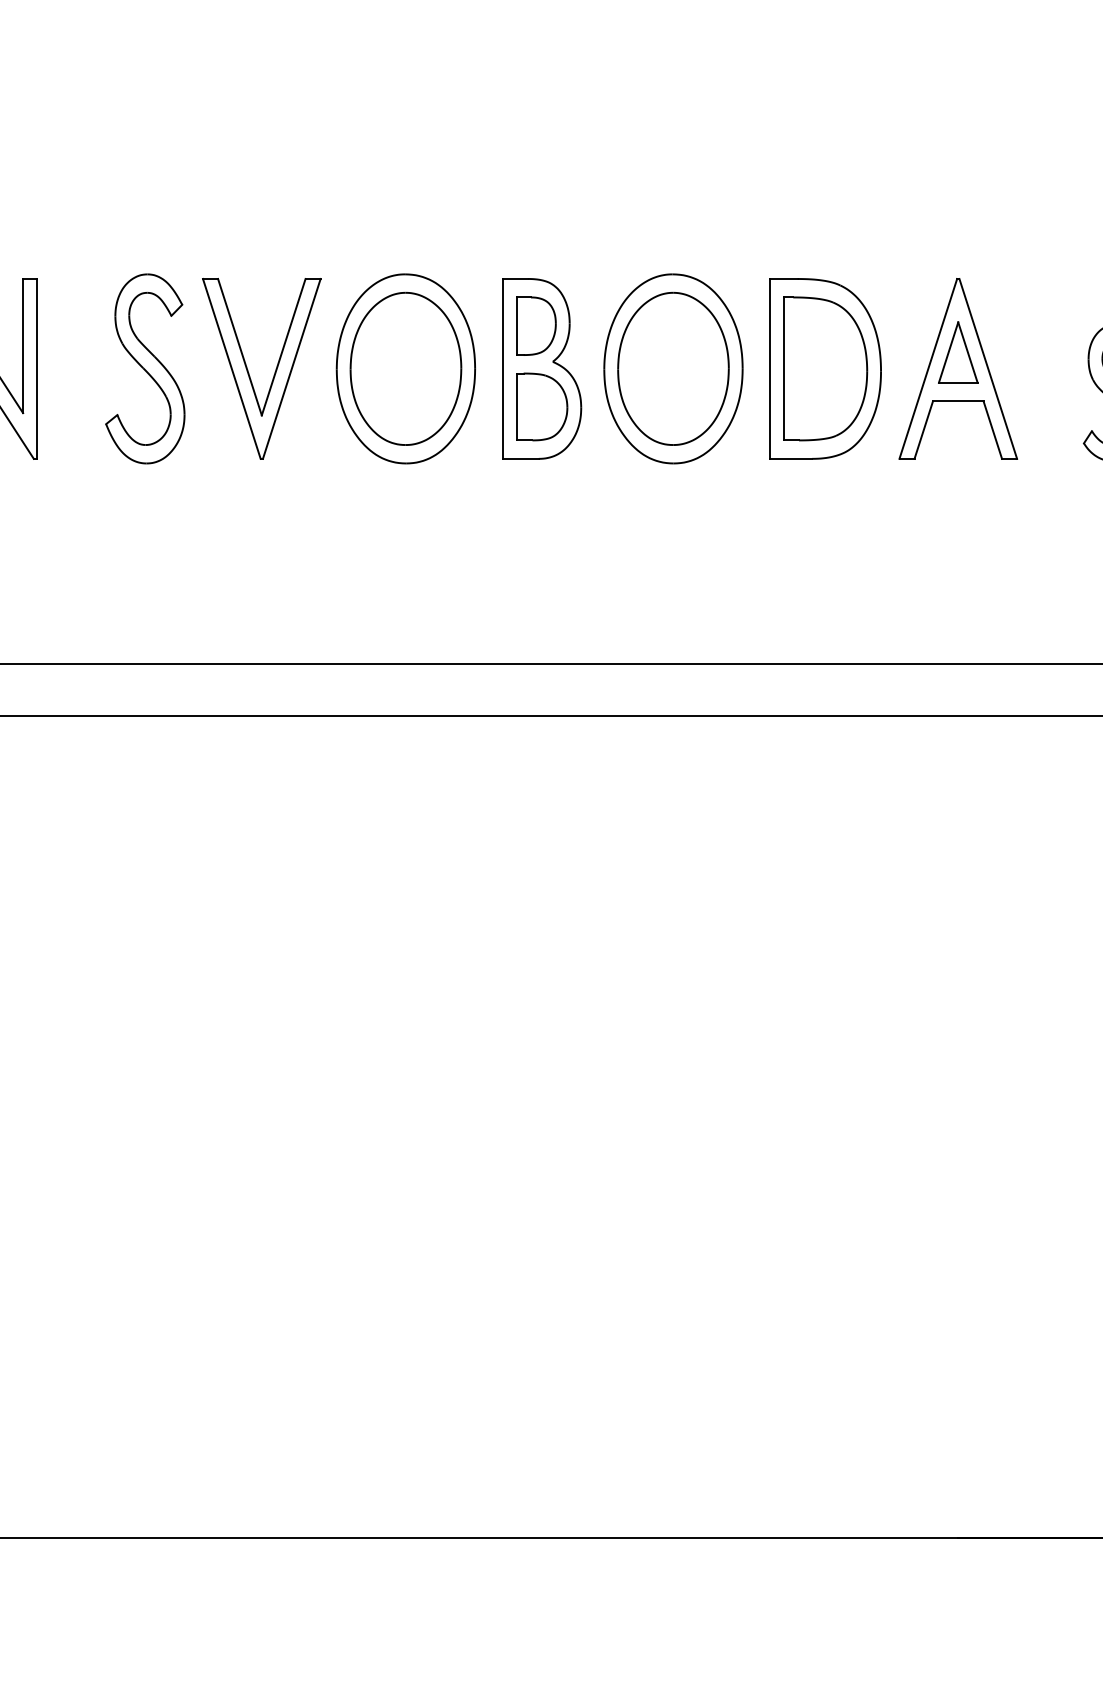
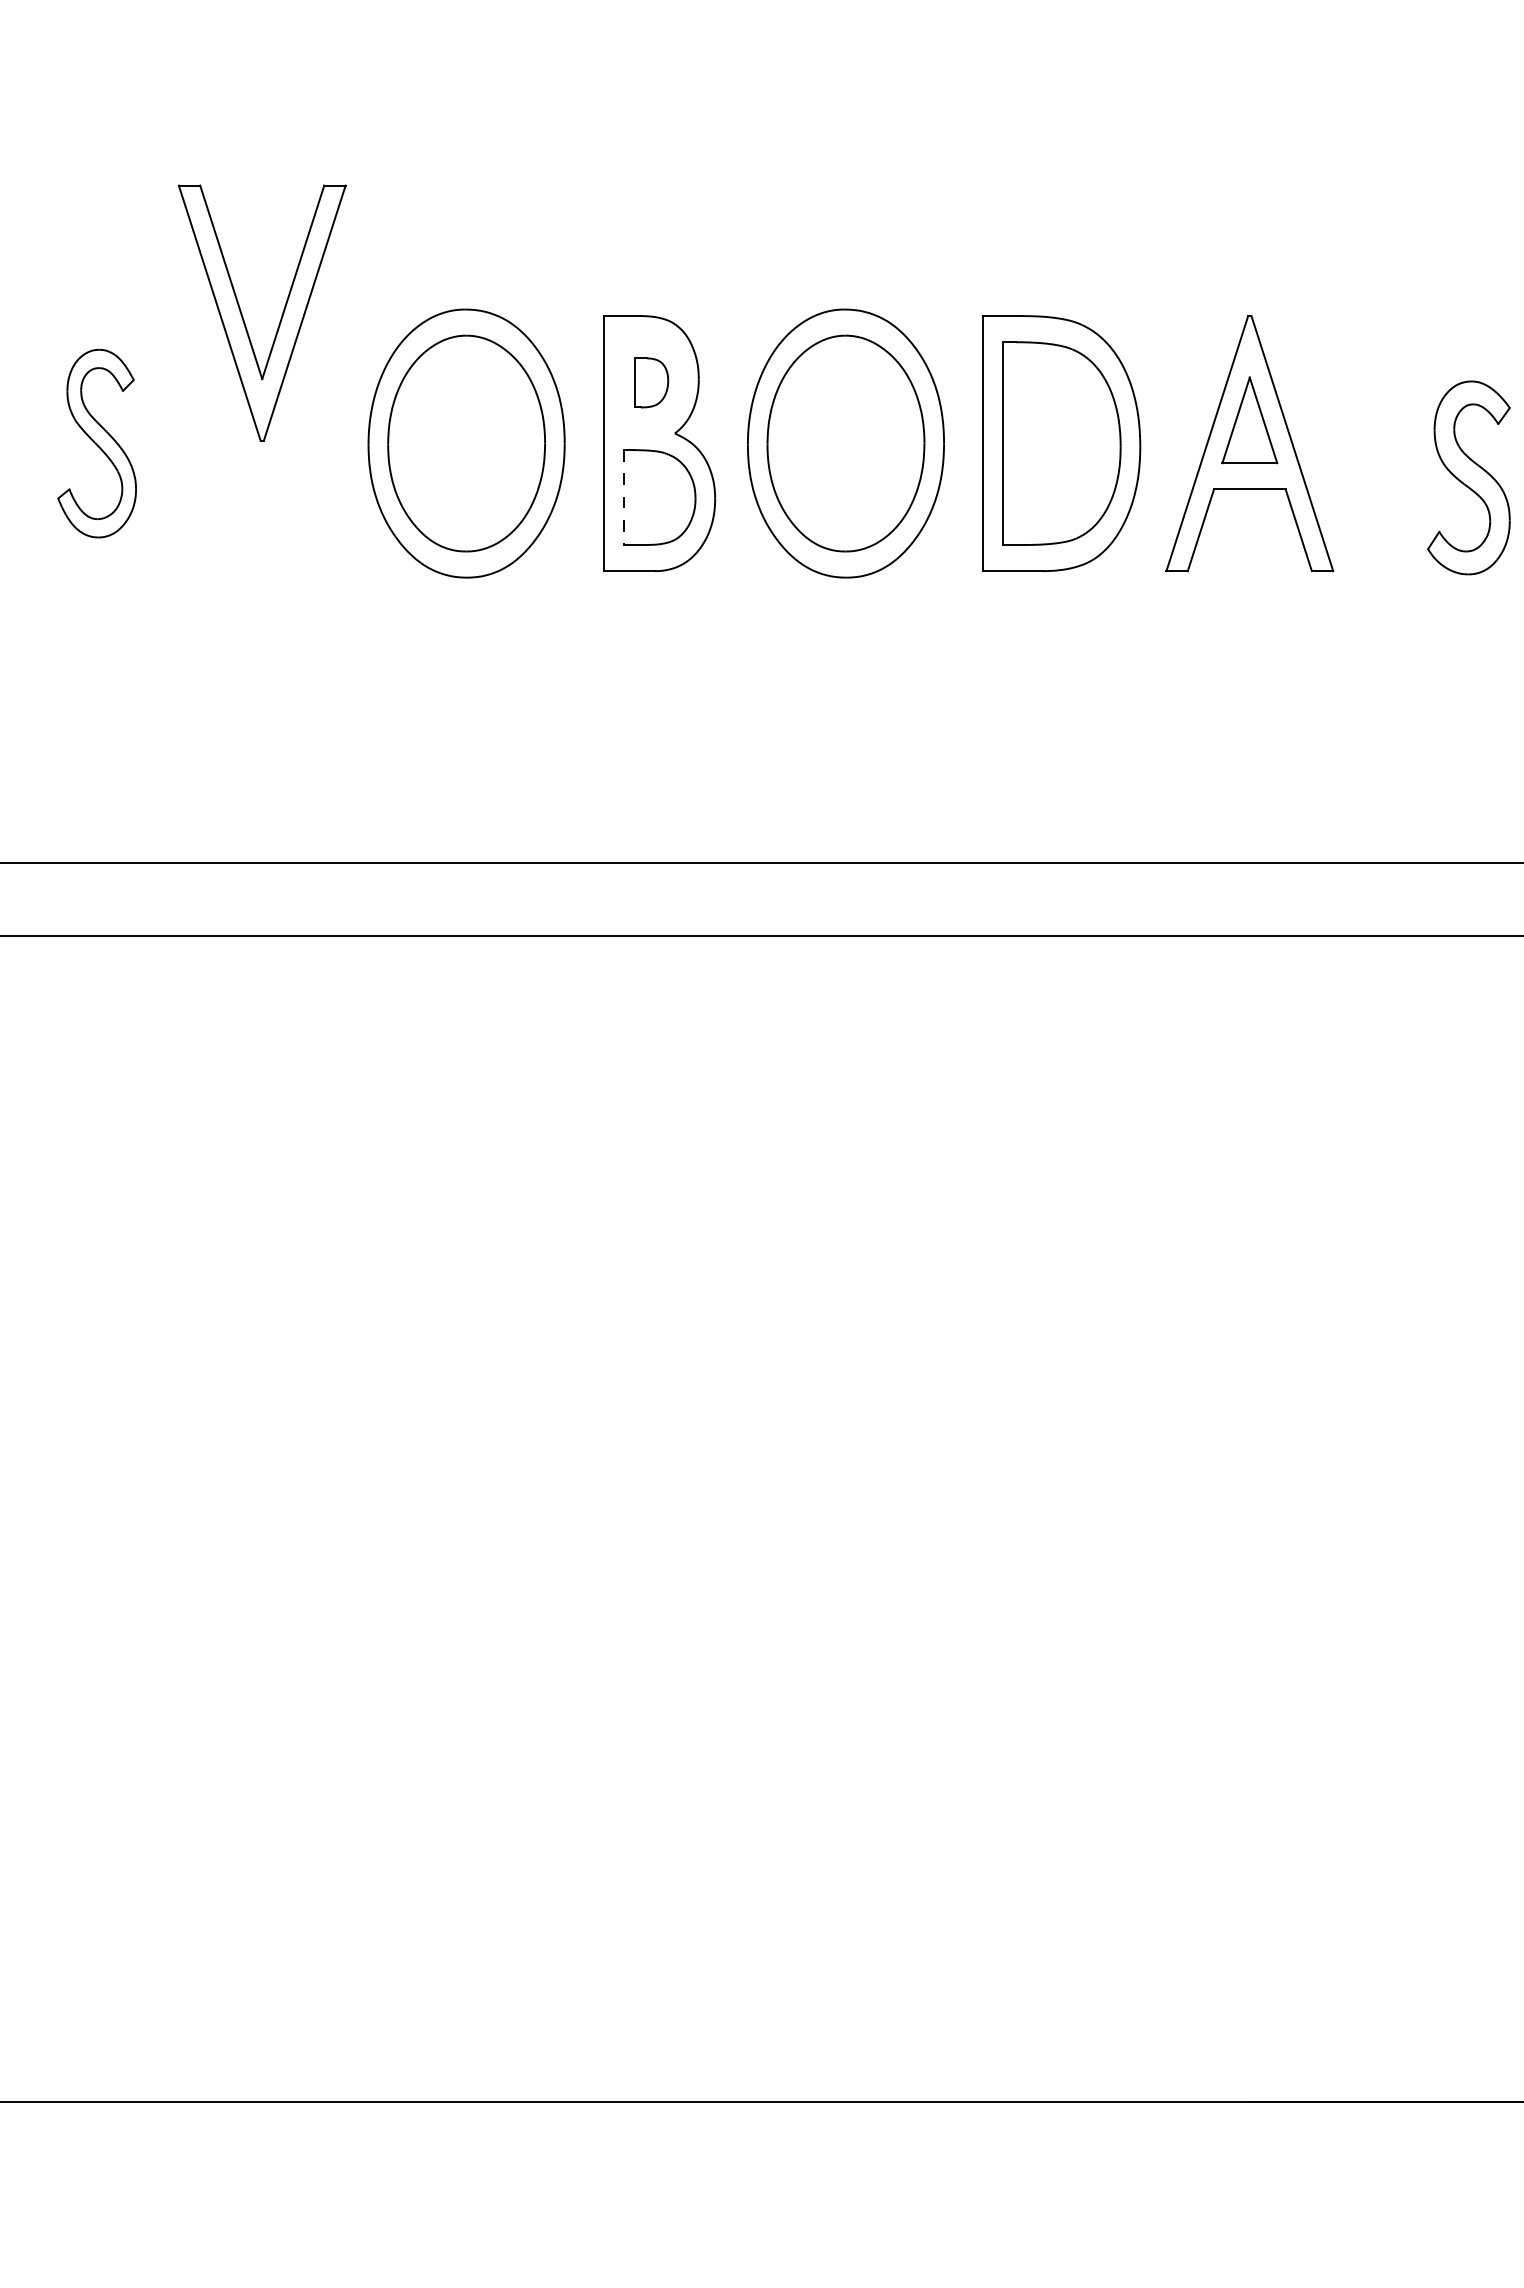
part: (536, 325) -> (651, 382), size x0.6
part: (145, 368) -> (97, 442), size x0.7
part: (249, 373) -> (244, 319), moved
line: (516, 407) -> (623, 498), solid -> dashed

